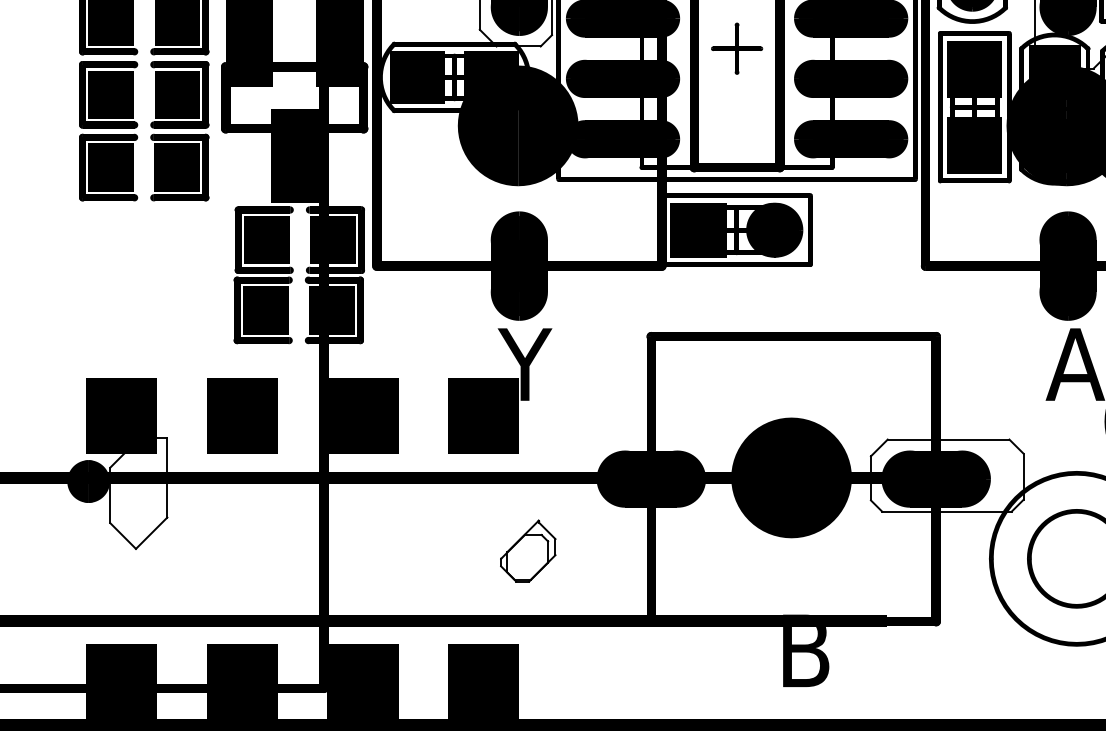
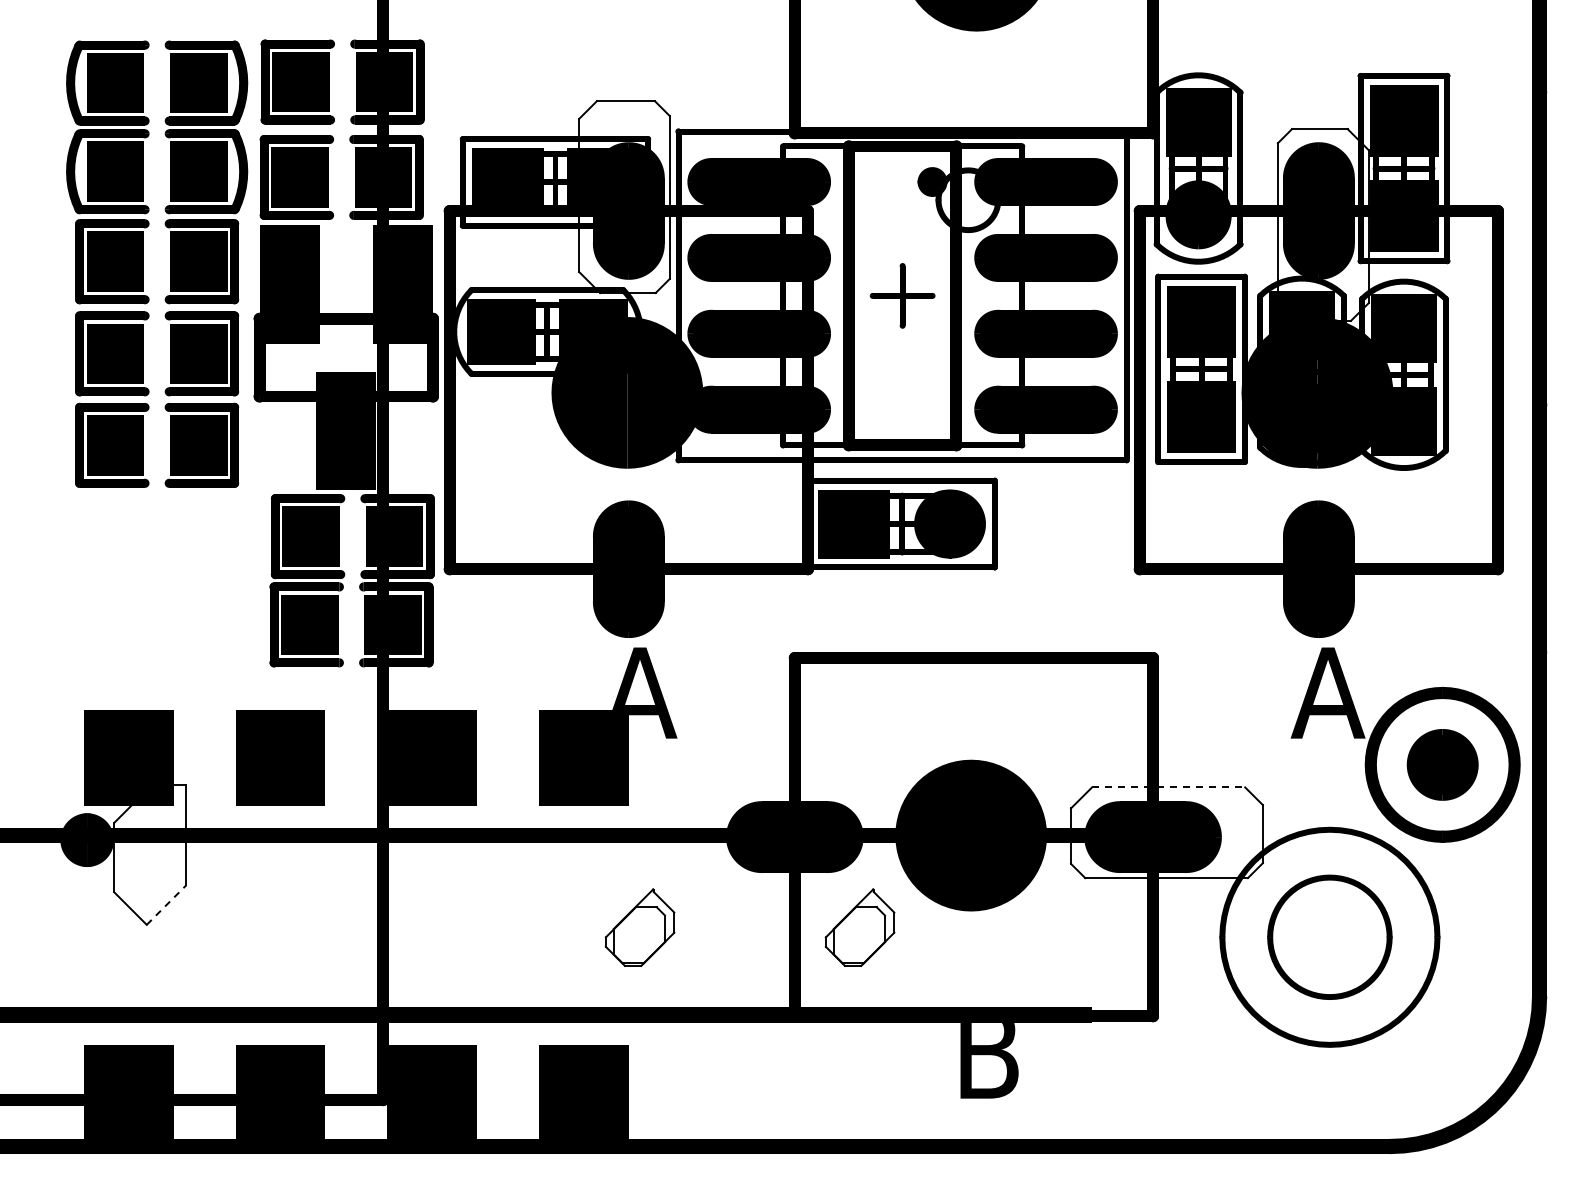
text: (527, 364) -> (639, 692), Y -> A
line: (948, 439) -> (1168, 787), solid -> dashed
line: (151, 533) -> (166, 905), solid -> dashed
part: (702, 551) -> (859, 927), added

